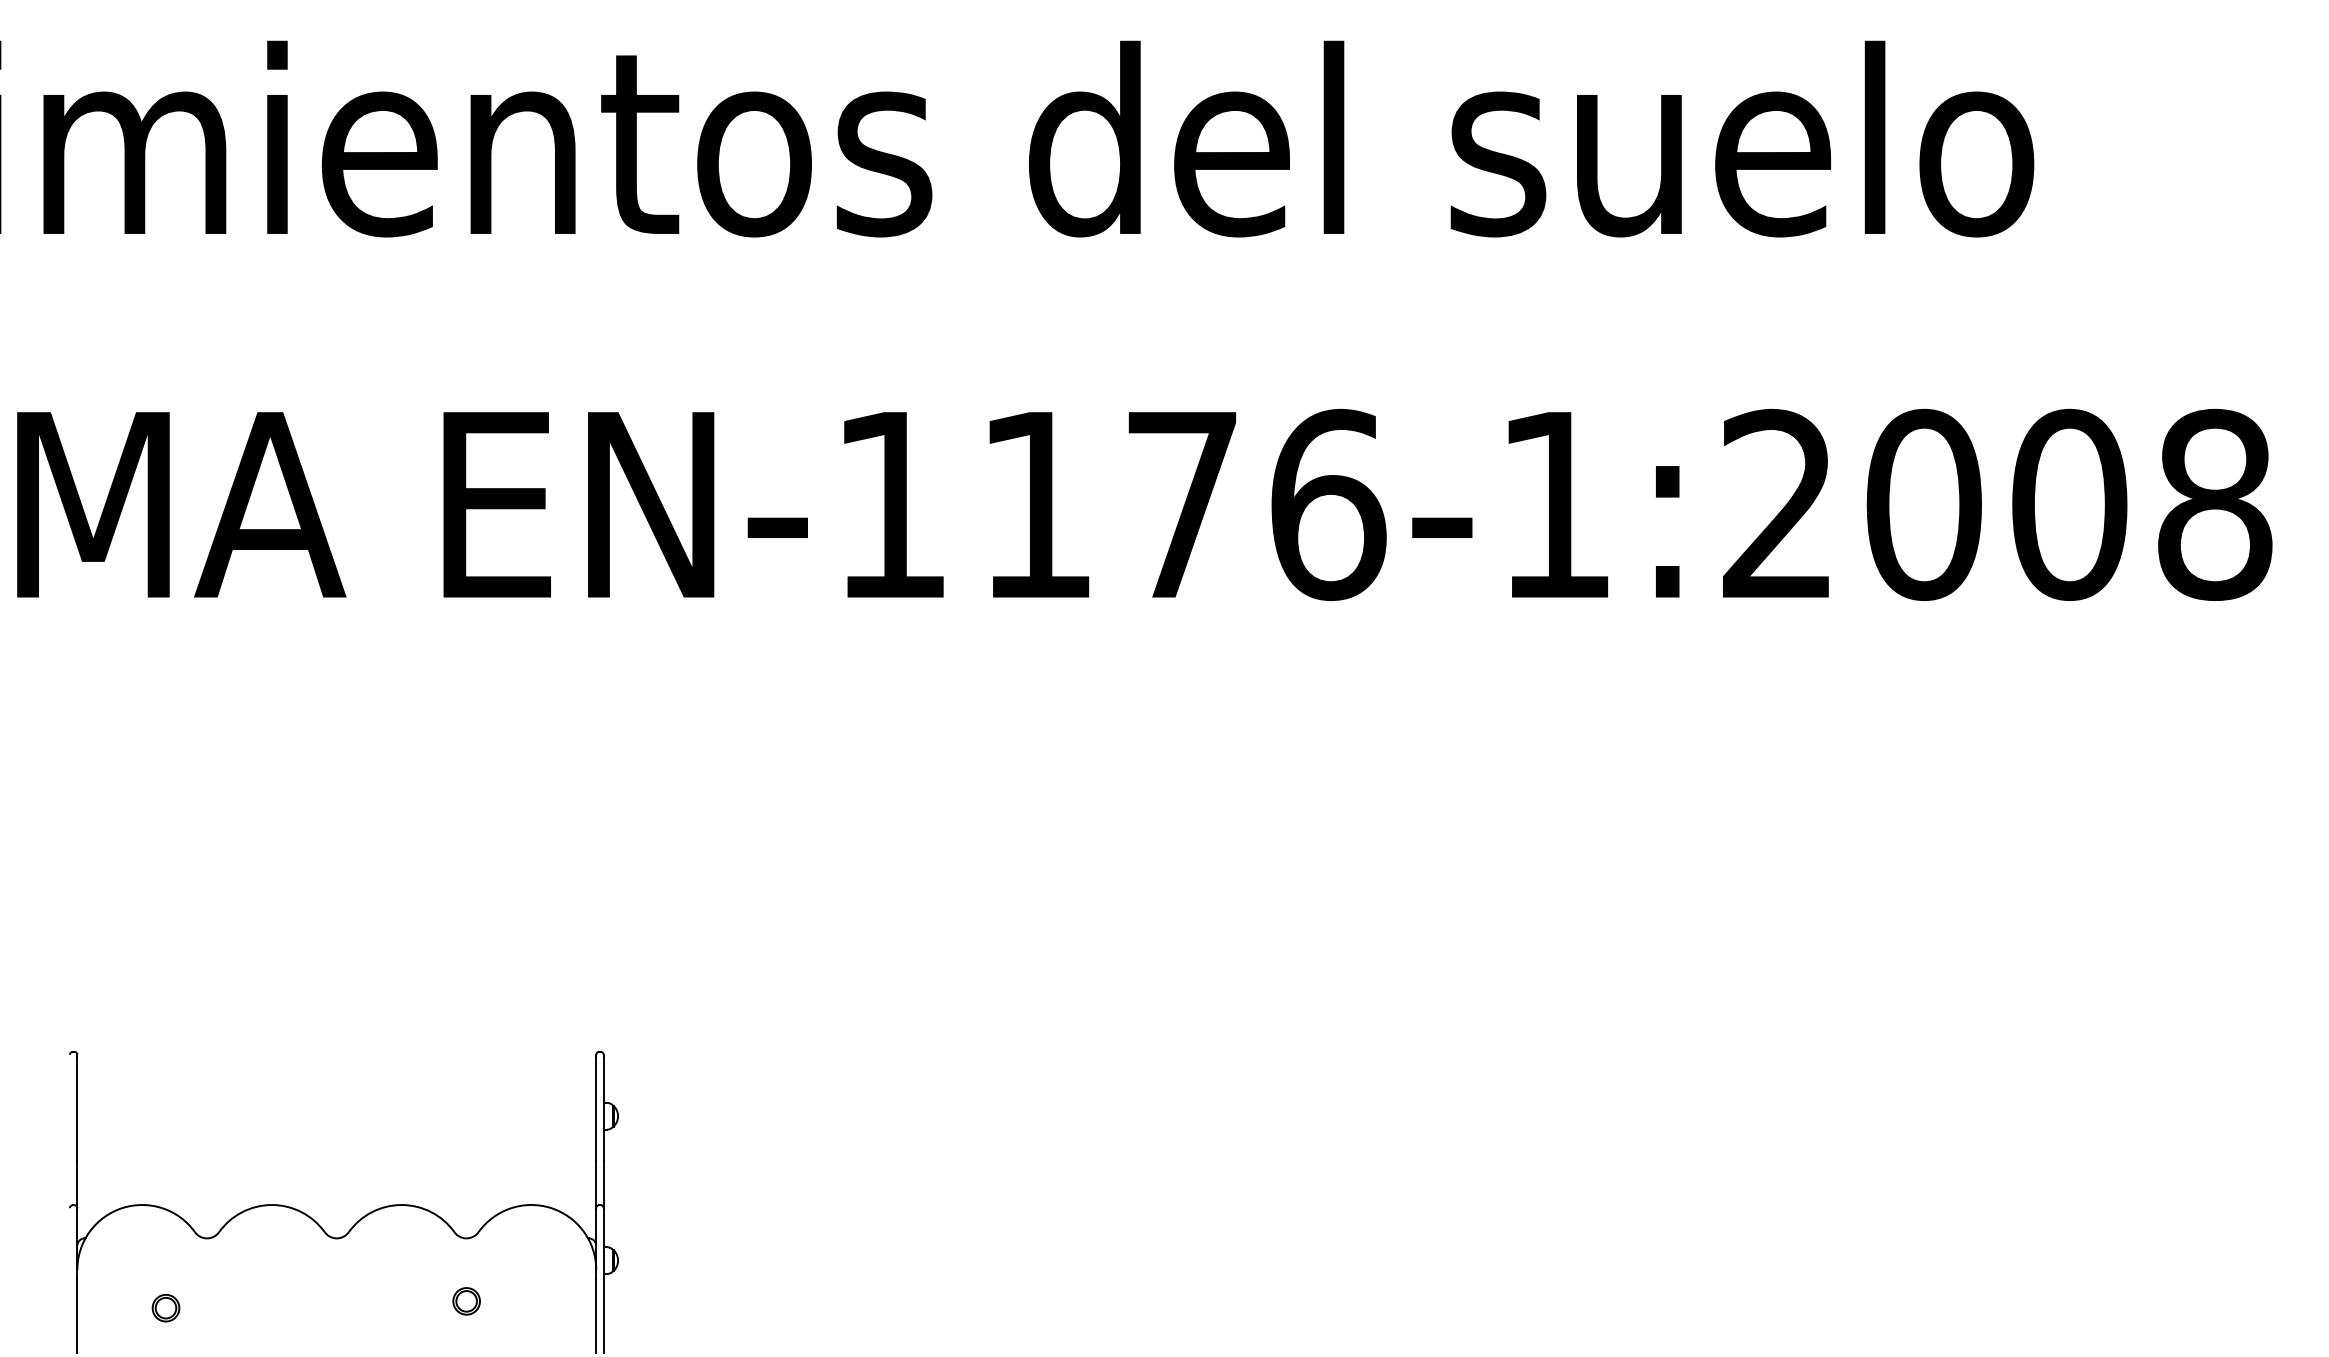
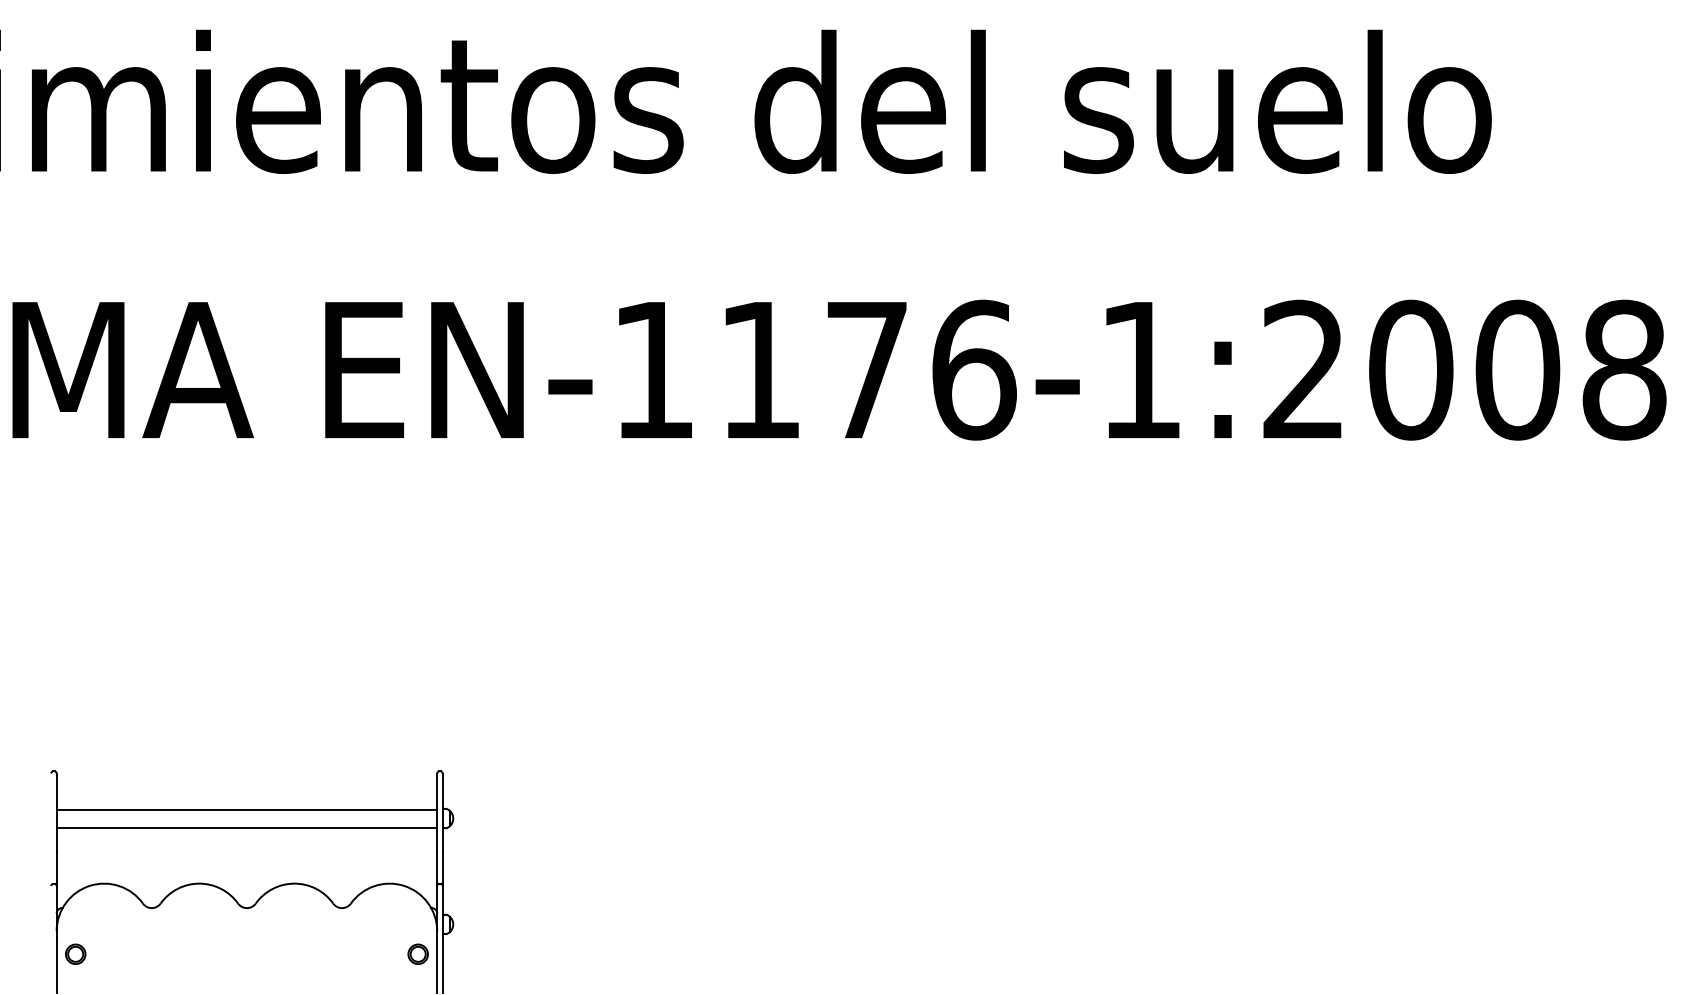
line: (336, 1103) -> (246, 809), added
line: (336, 1128) -> (246, 827), added
part: (465, 1300) -> (417, 953), moved
part: (165, 1307) -> (75, 953), moved

